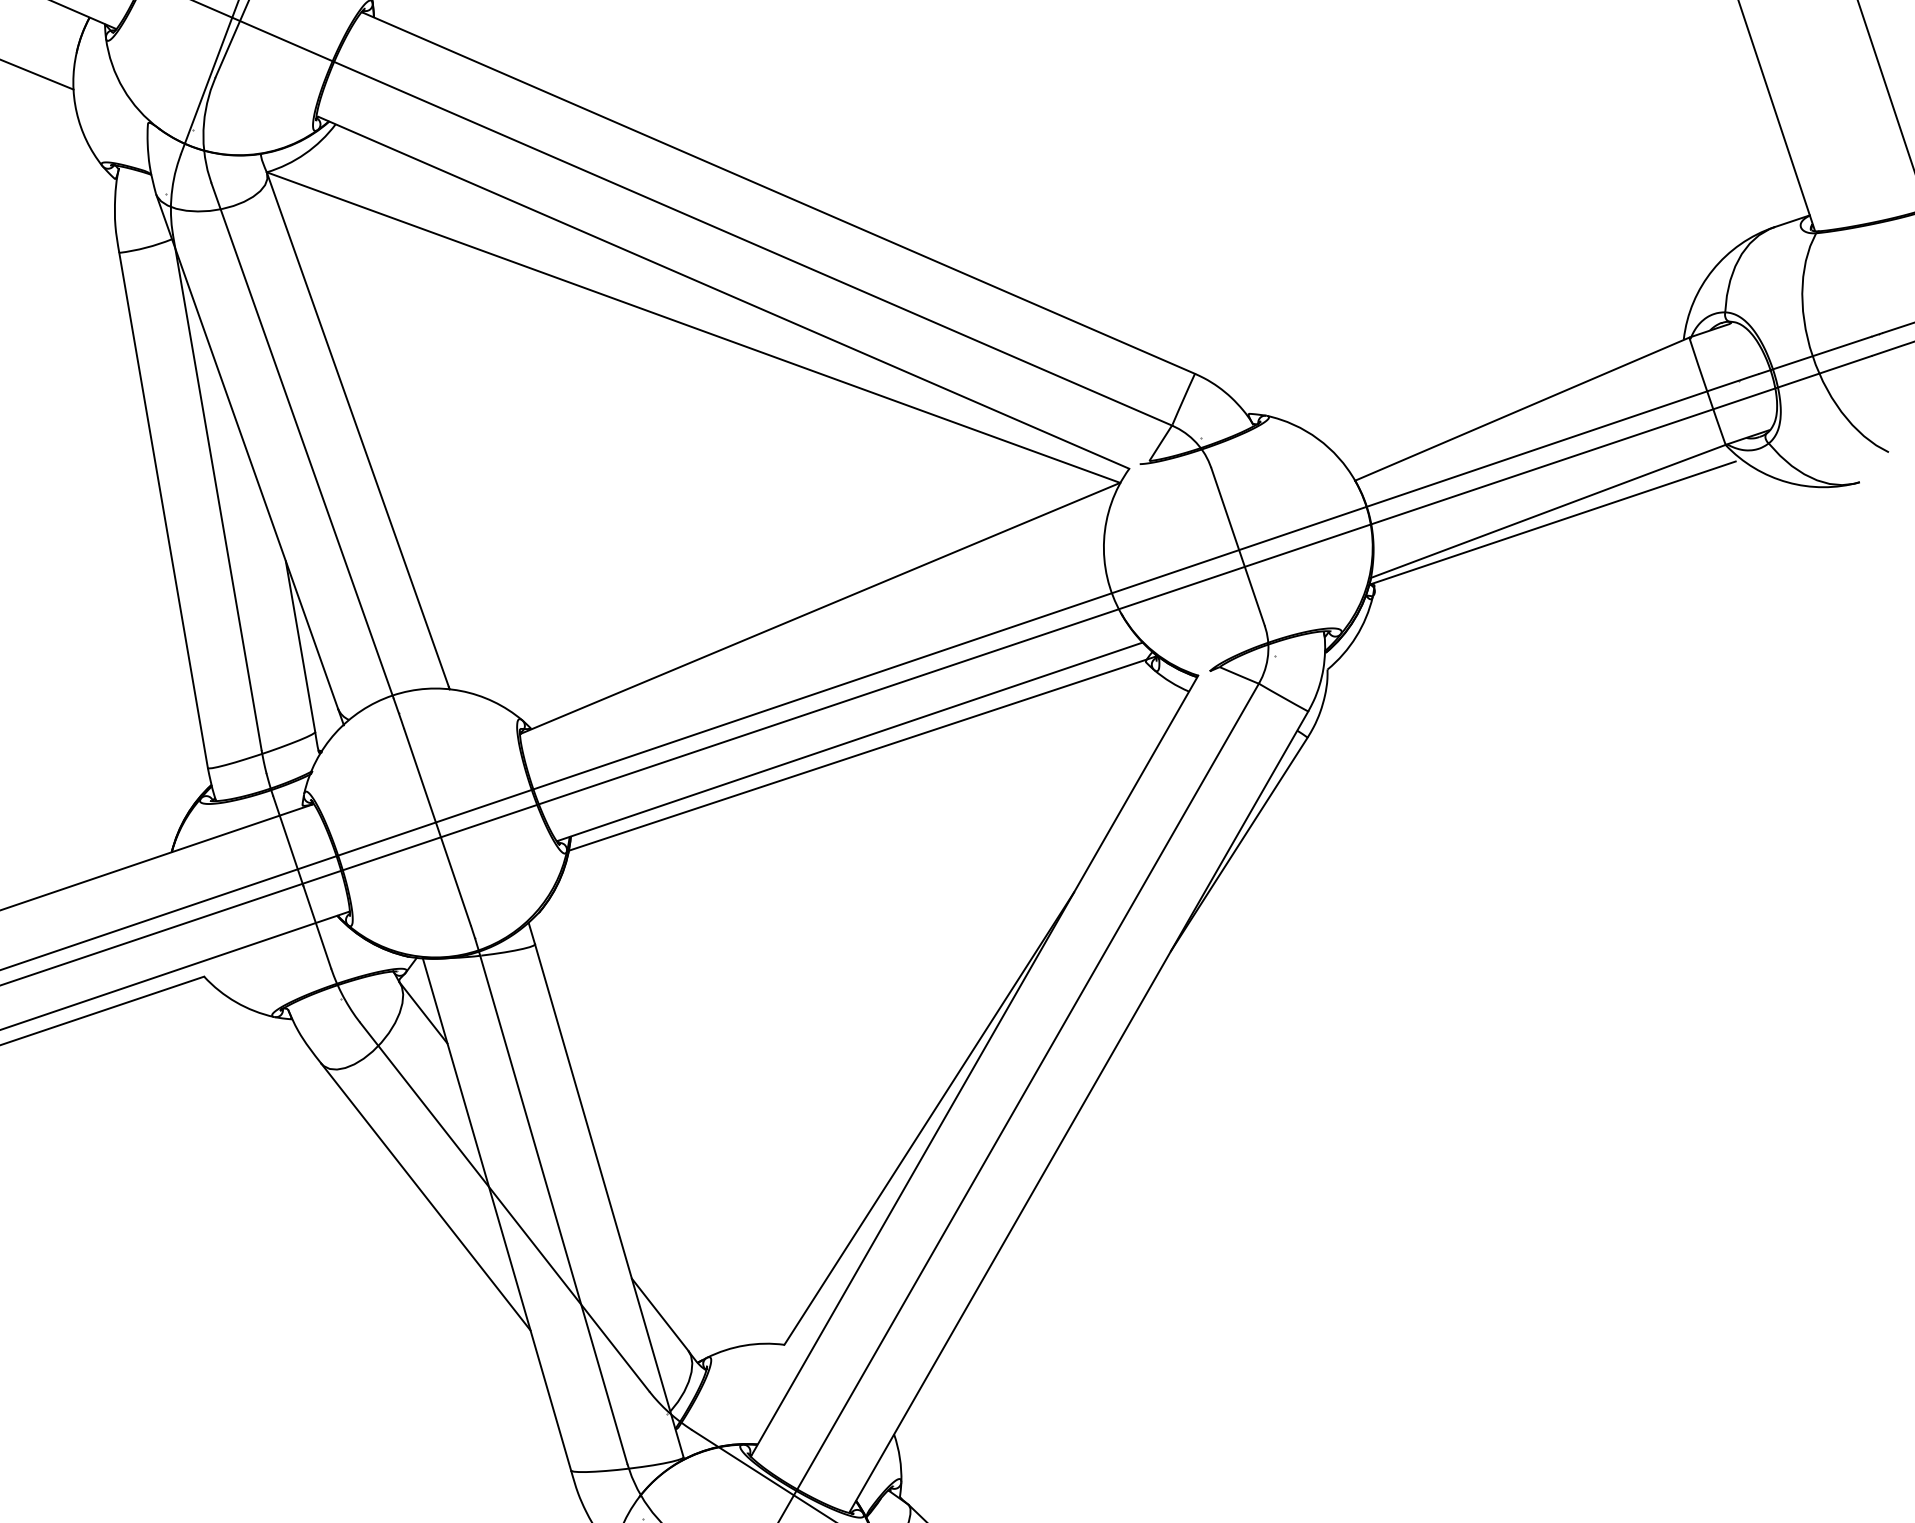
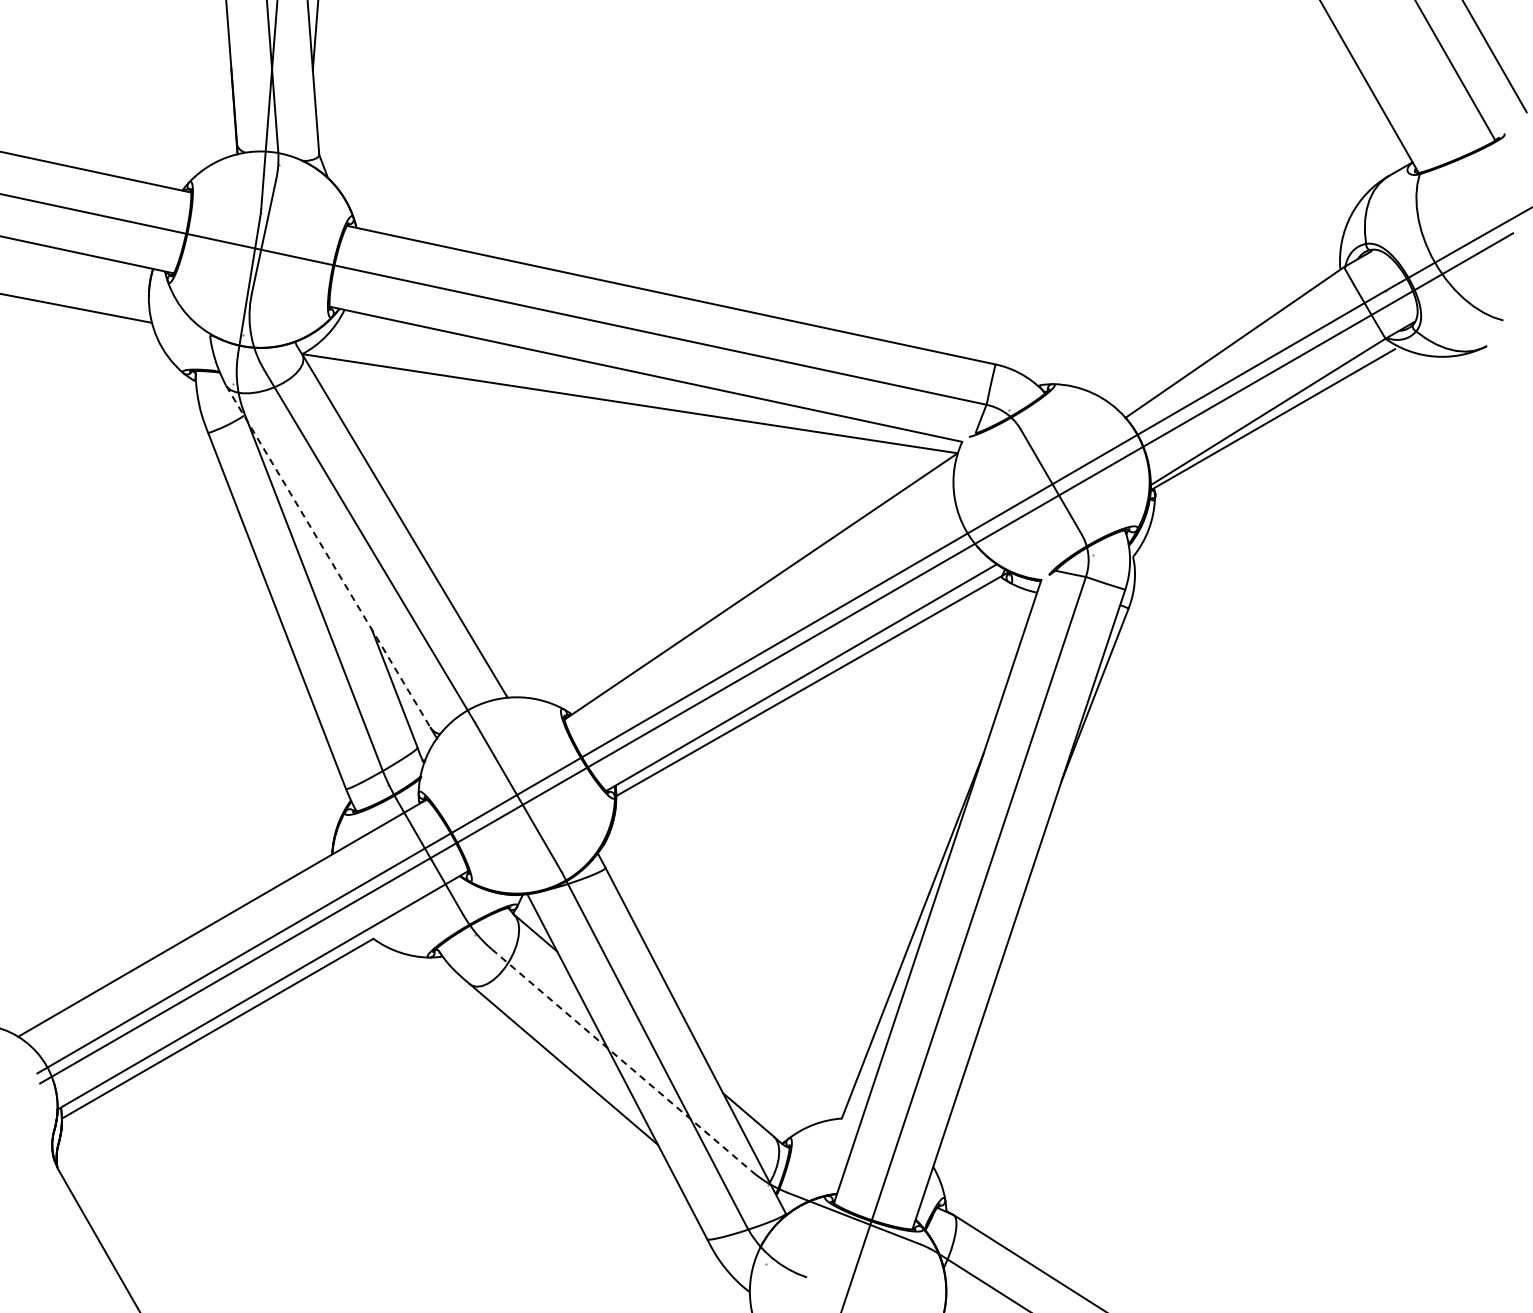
line: (247, 452) -> (328, 557), solid -> dashed
line: (505, 1207) -> (622, 1060), solid -> dashed

